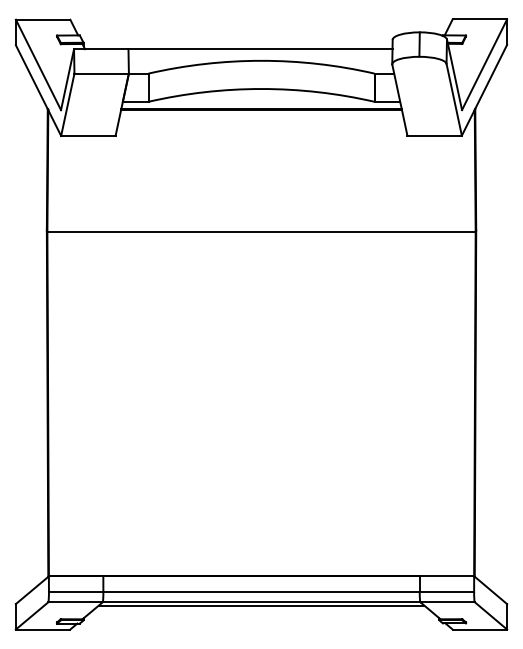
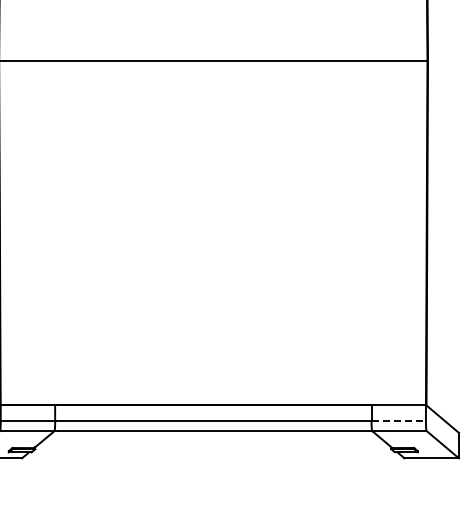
line: (447, 591) -> (399, 420), solid -> dashed
line: (261, 605) -> (213, 434), removed

